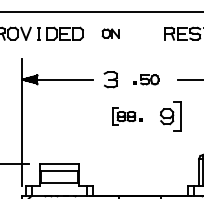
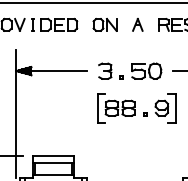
part: (110, 33) -> (104, 24), size x1.43
part: (142, 33) -> (137, 24), added
part: (146, 79) -> (141, 70), size x1.67
part: (127, 116) -> (122, 108), size x1.67

